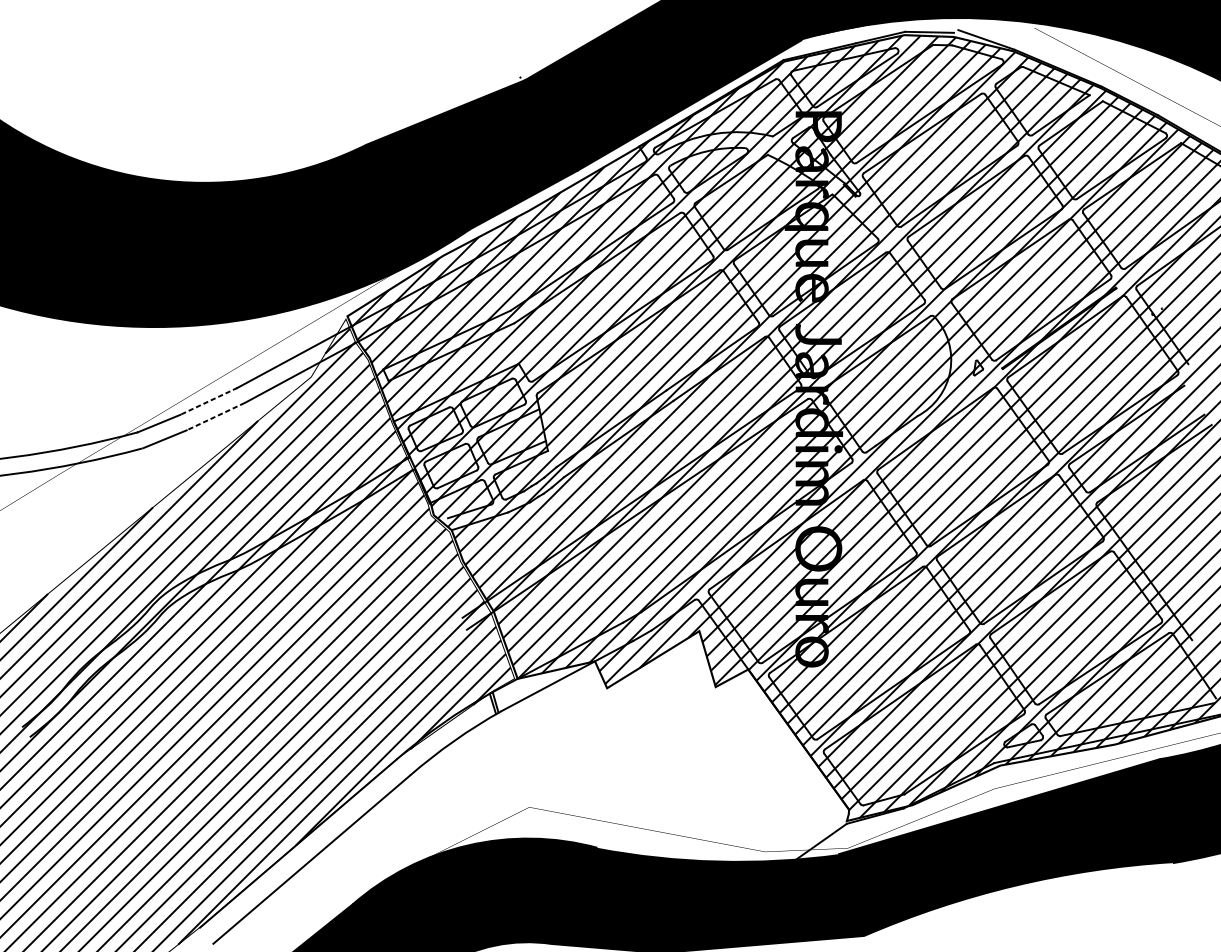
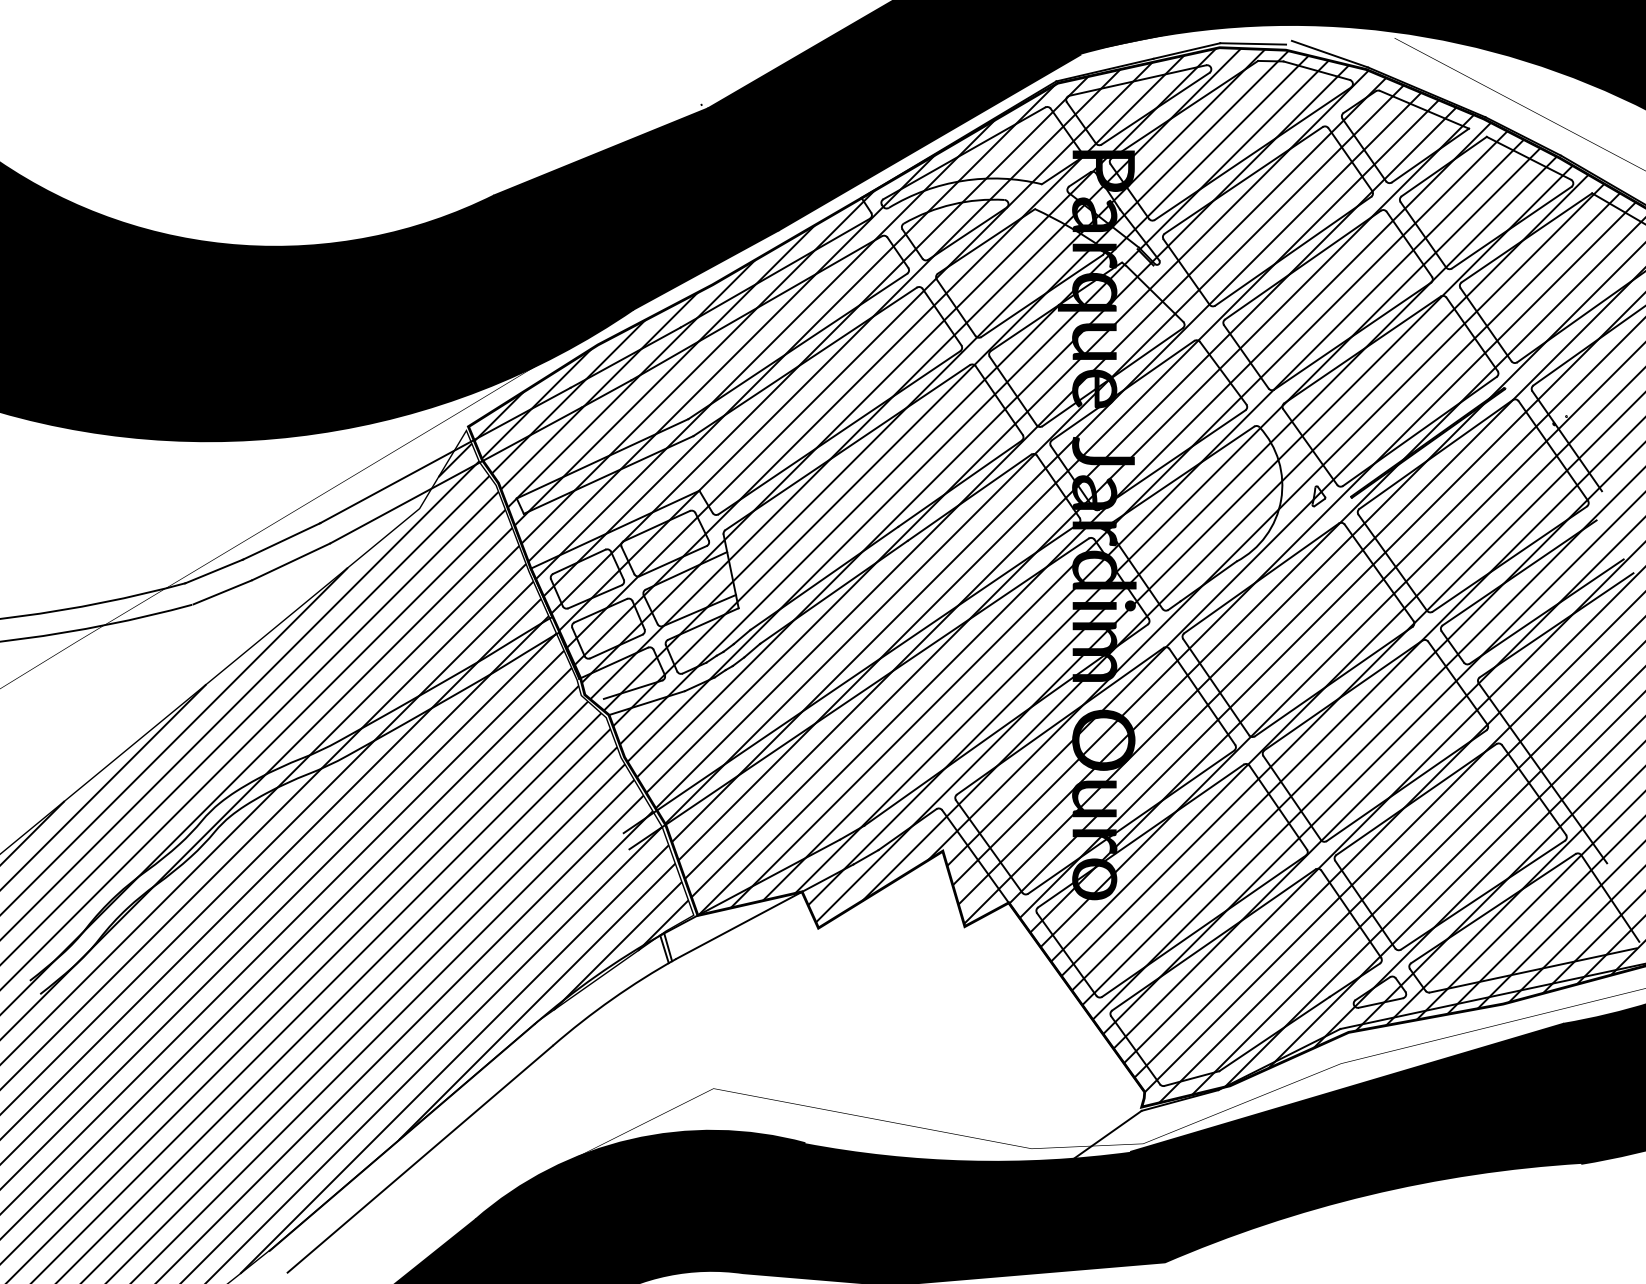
line: (208, 401) -> (281, 541), dashed -> solid
line: (215, 417) -> (290, 562), dashed -> solid

